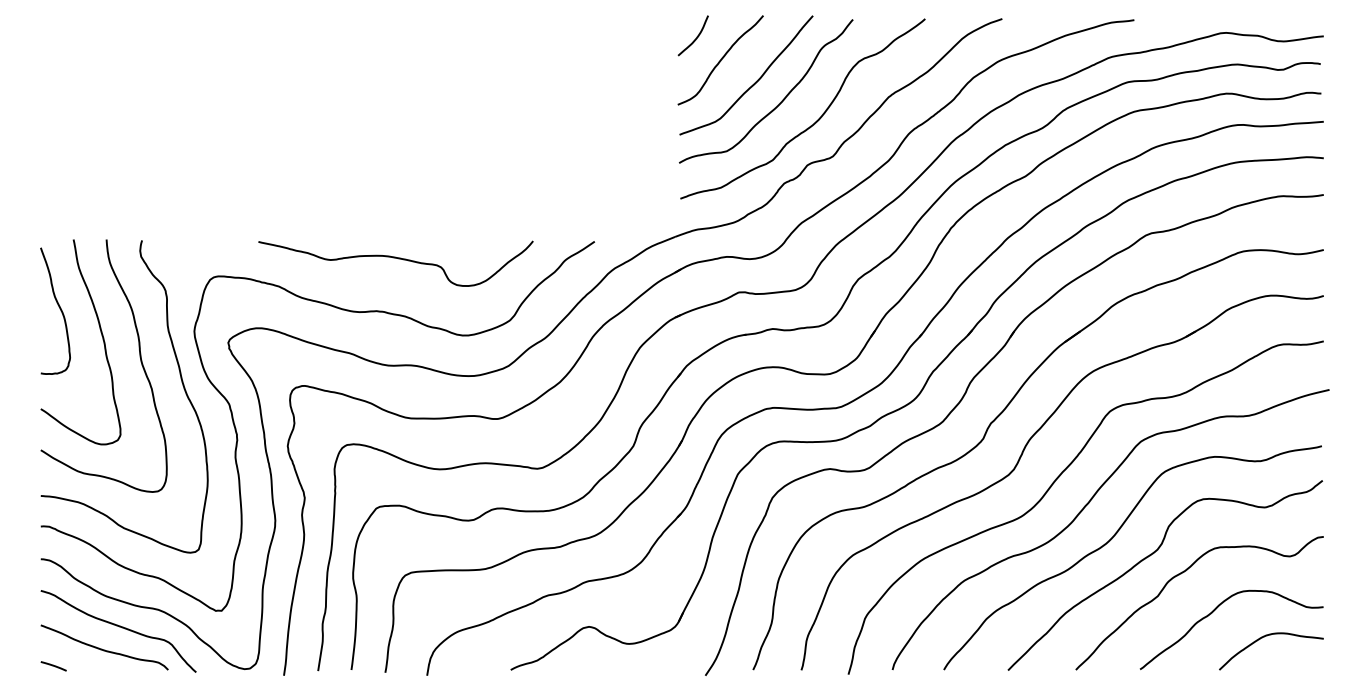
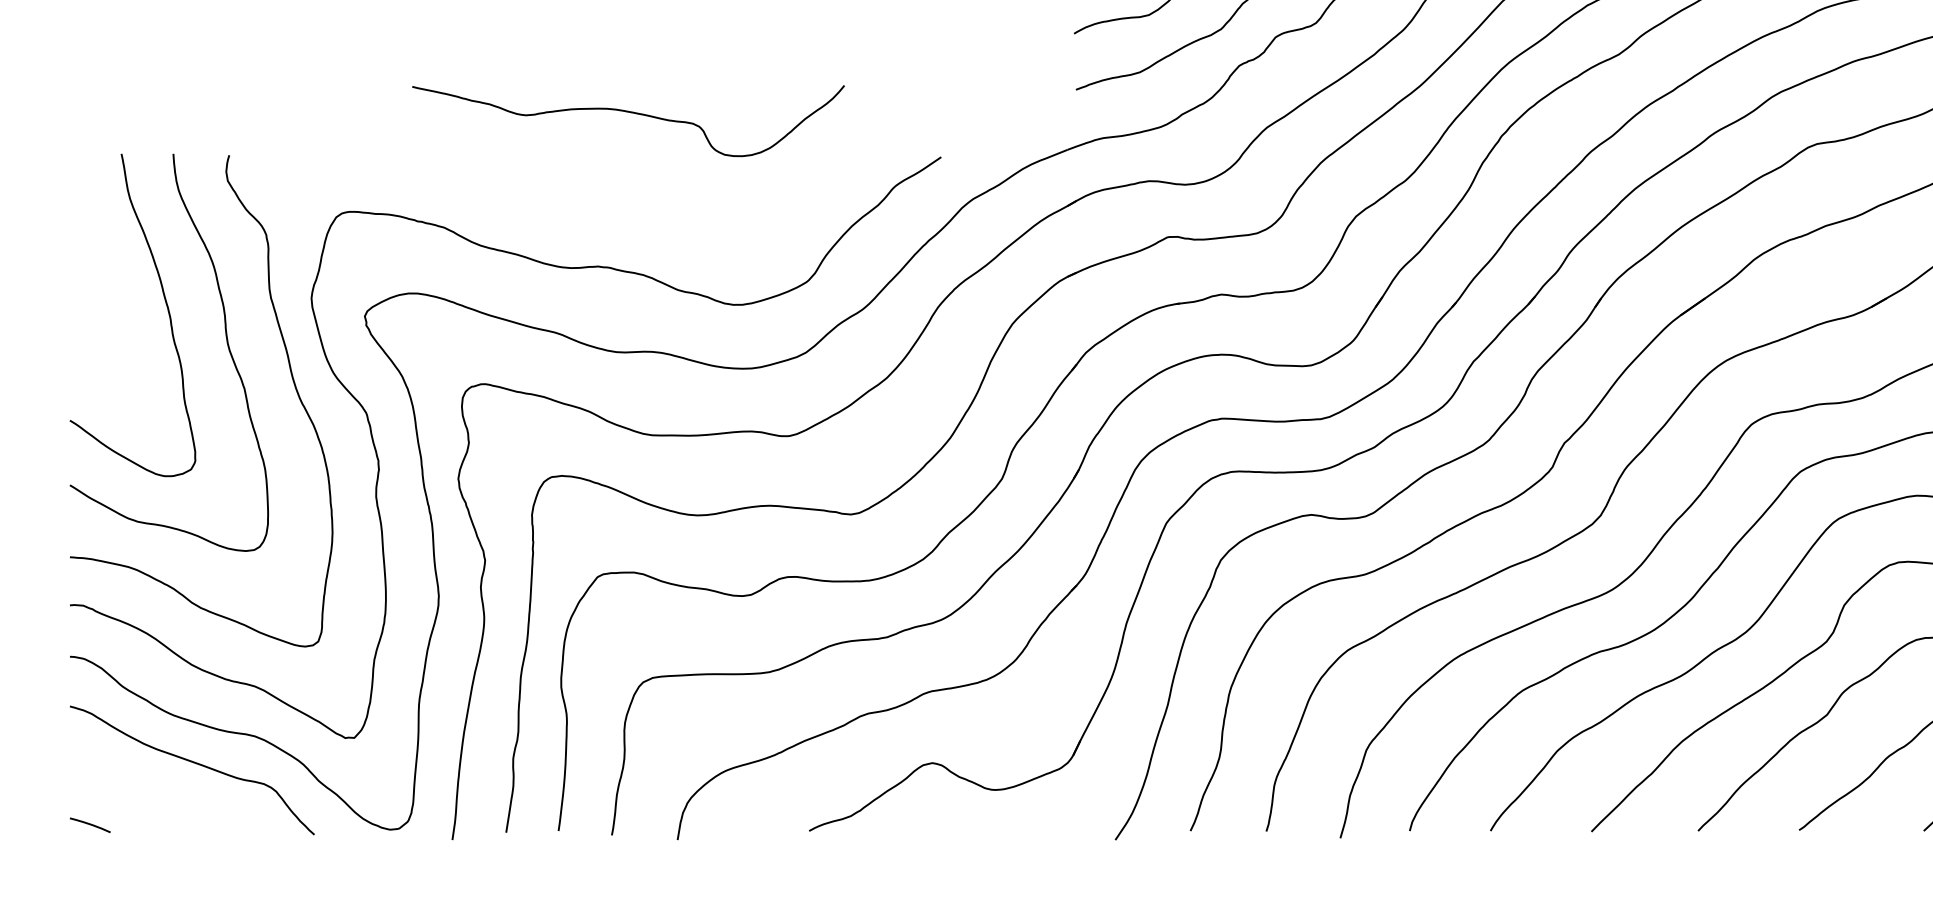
curve: (395, 258) -> (627, 112), moved
curve: (59, 309) -> (99, 263), removed
curve: (104, 649) -> (170, 798), removed

